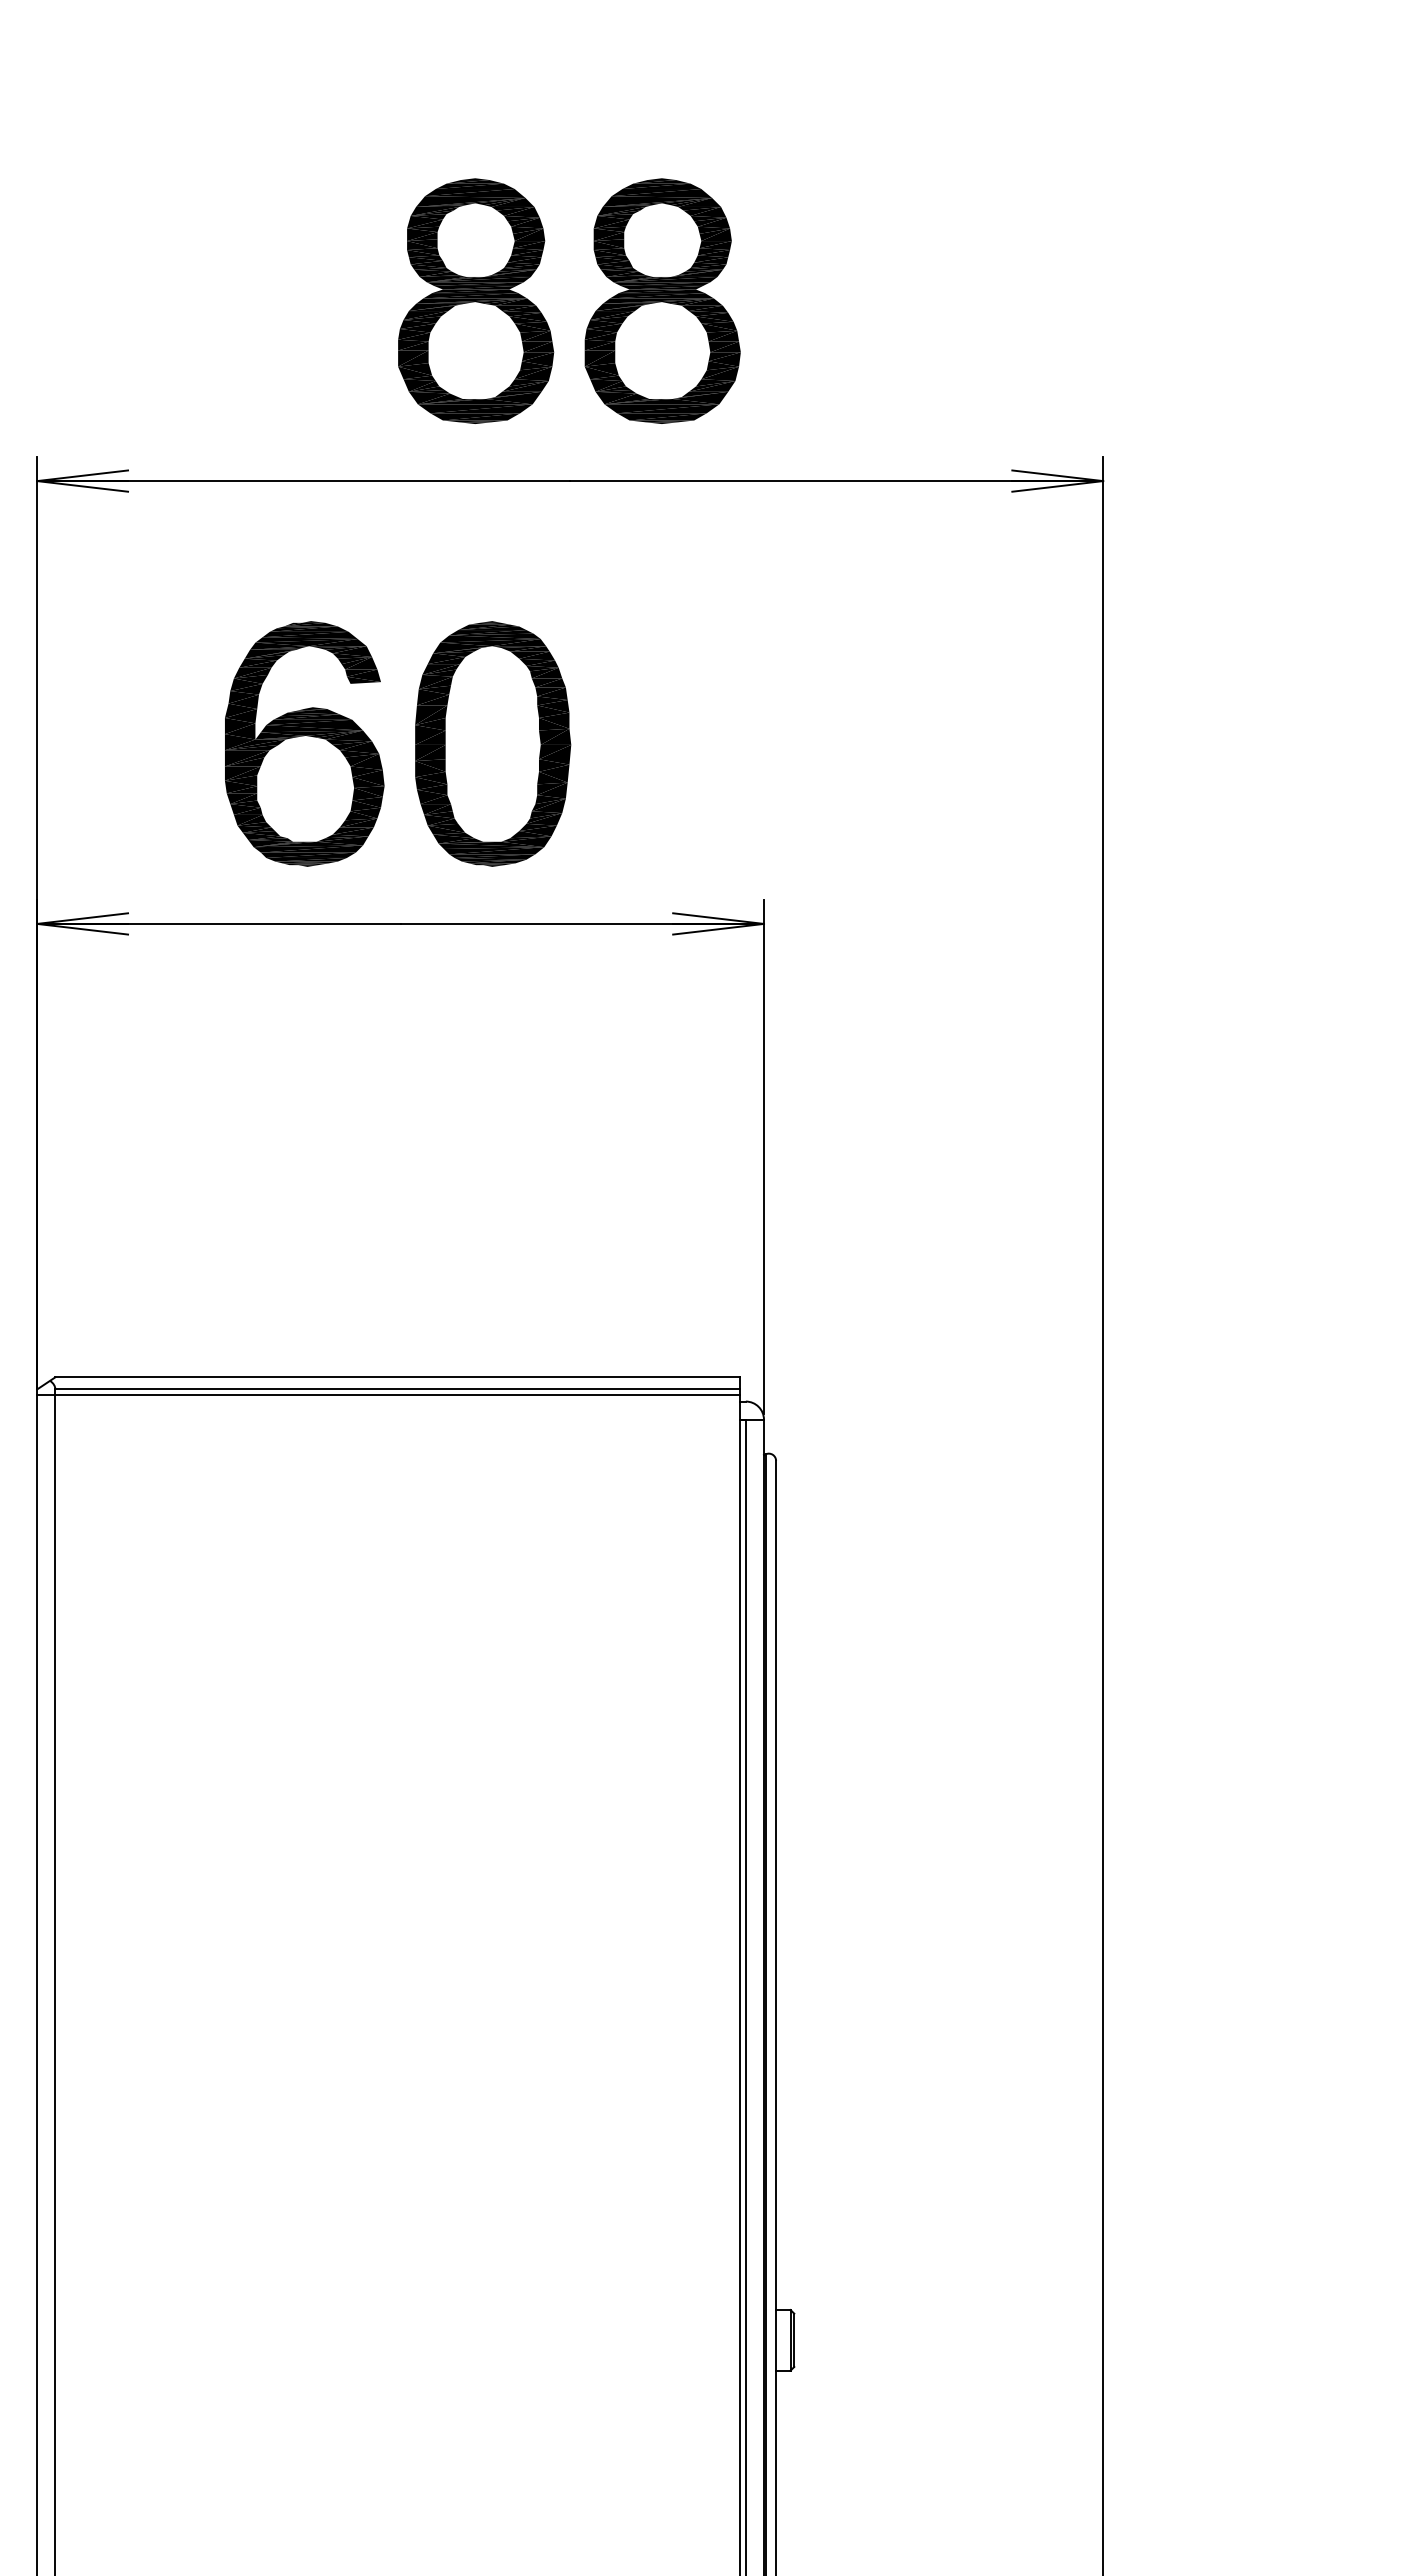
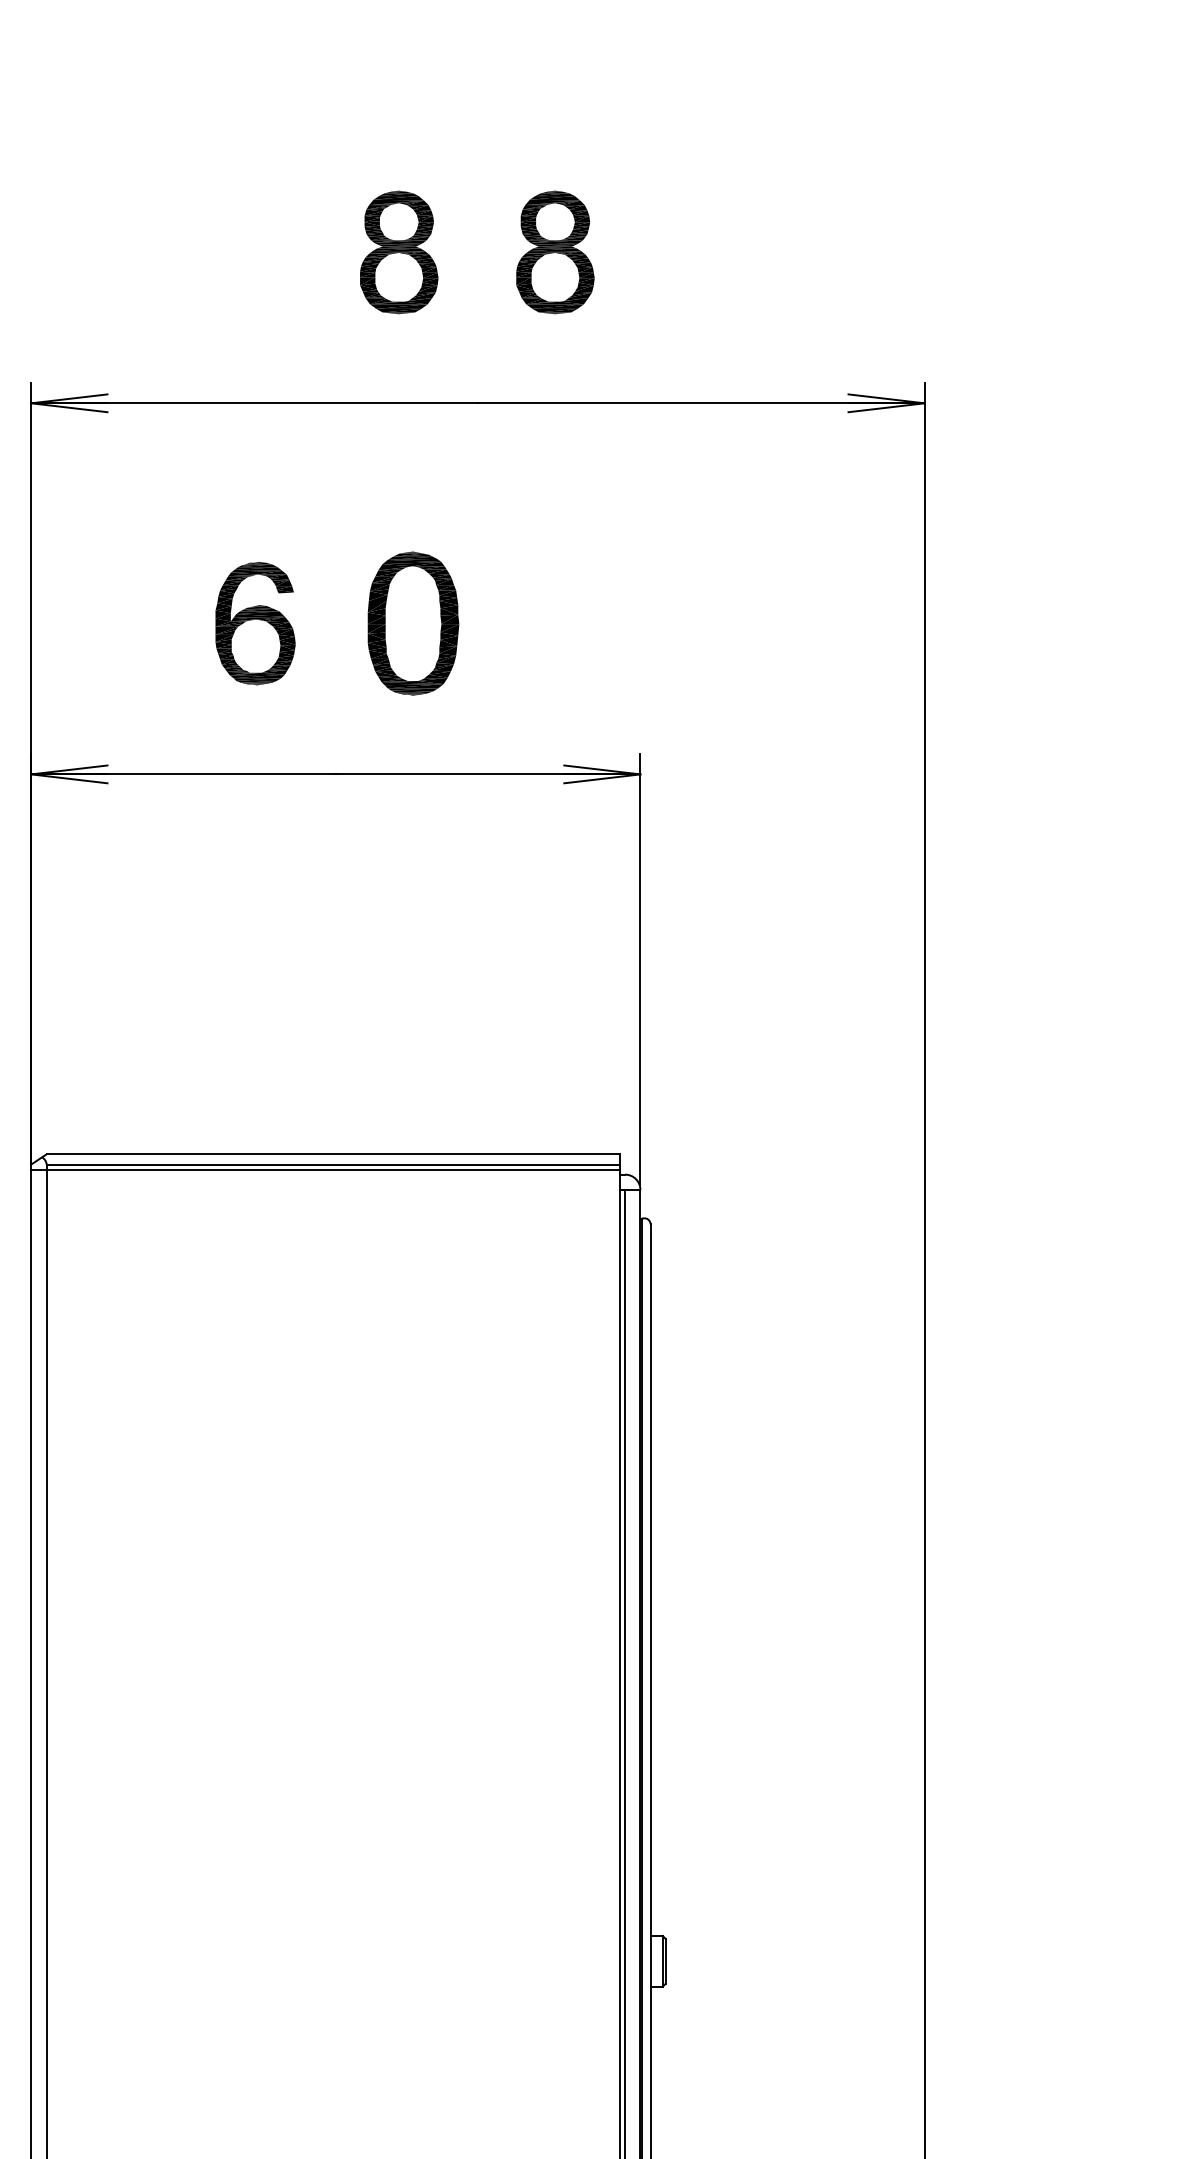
part: (476, 300) -> (399, 251), size x0.6
part: (662, 300) -> (555, 251), size x0.6
part: (304, 743) -> (255, 623), size x0.6
part: (493, 743) -> (413, 623), size x0.7

